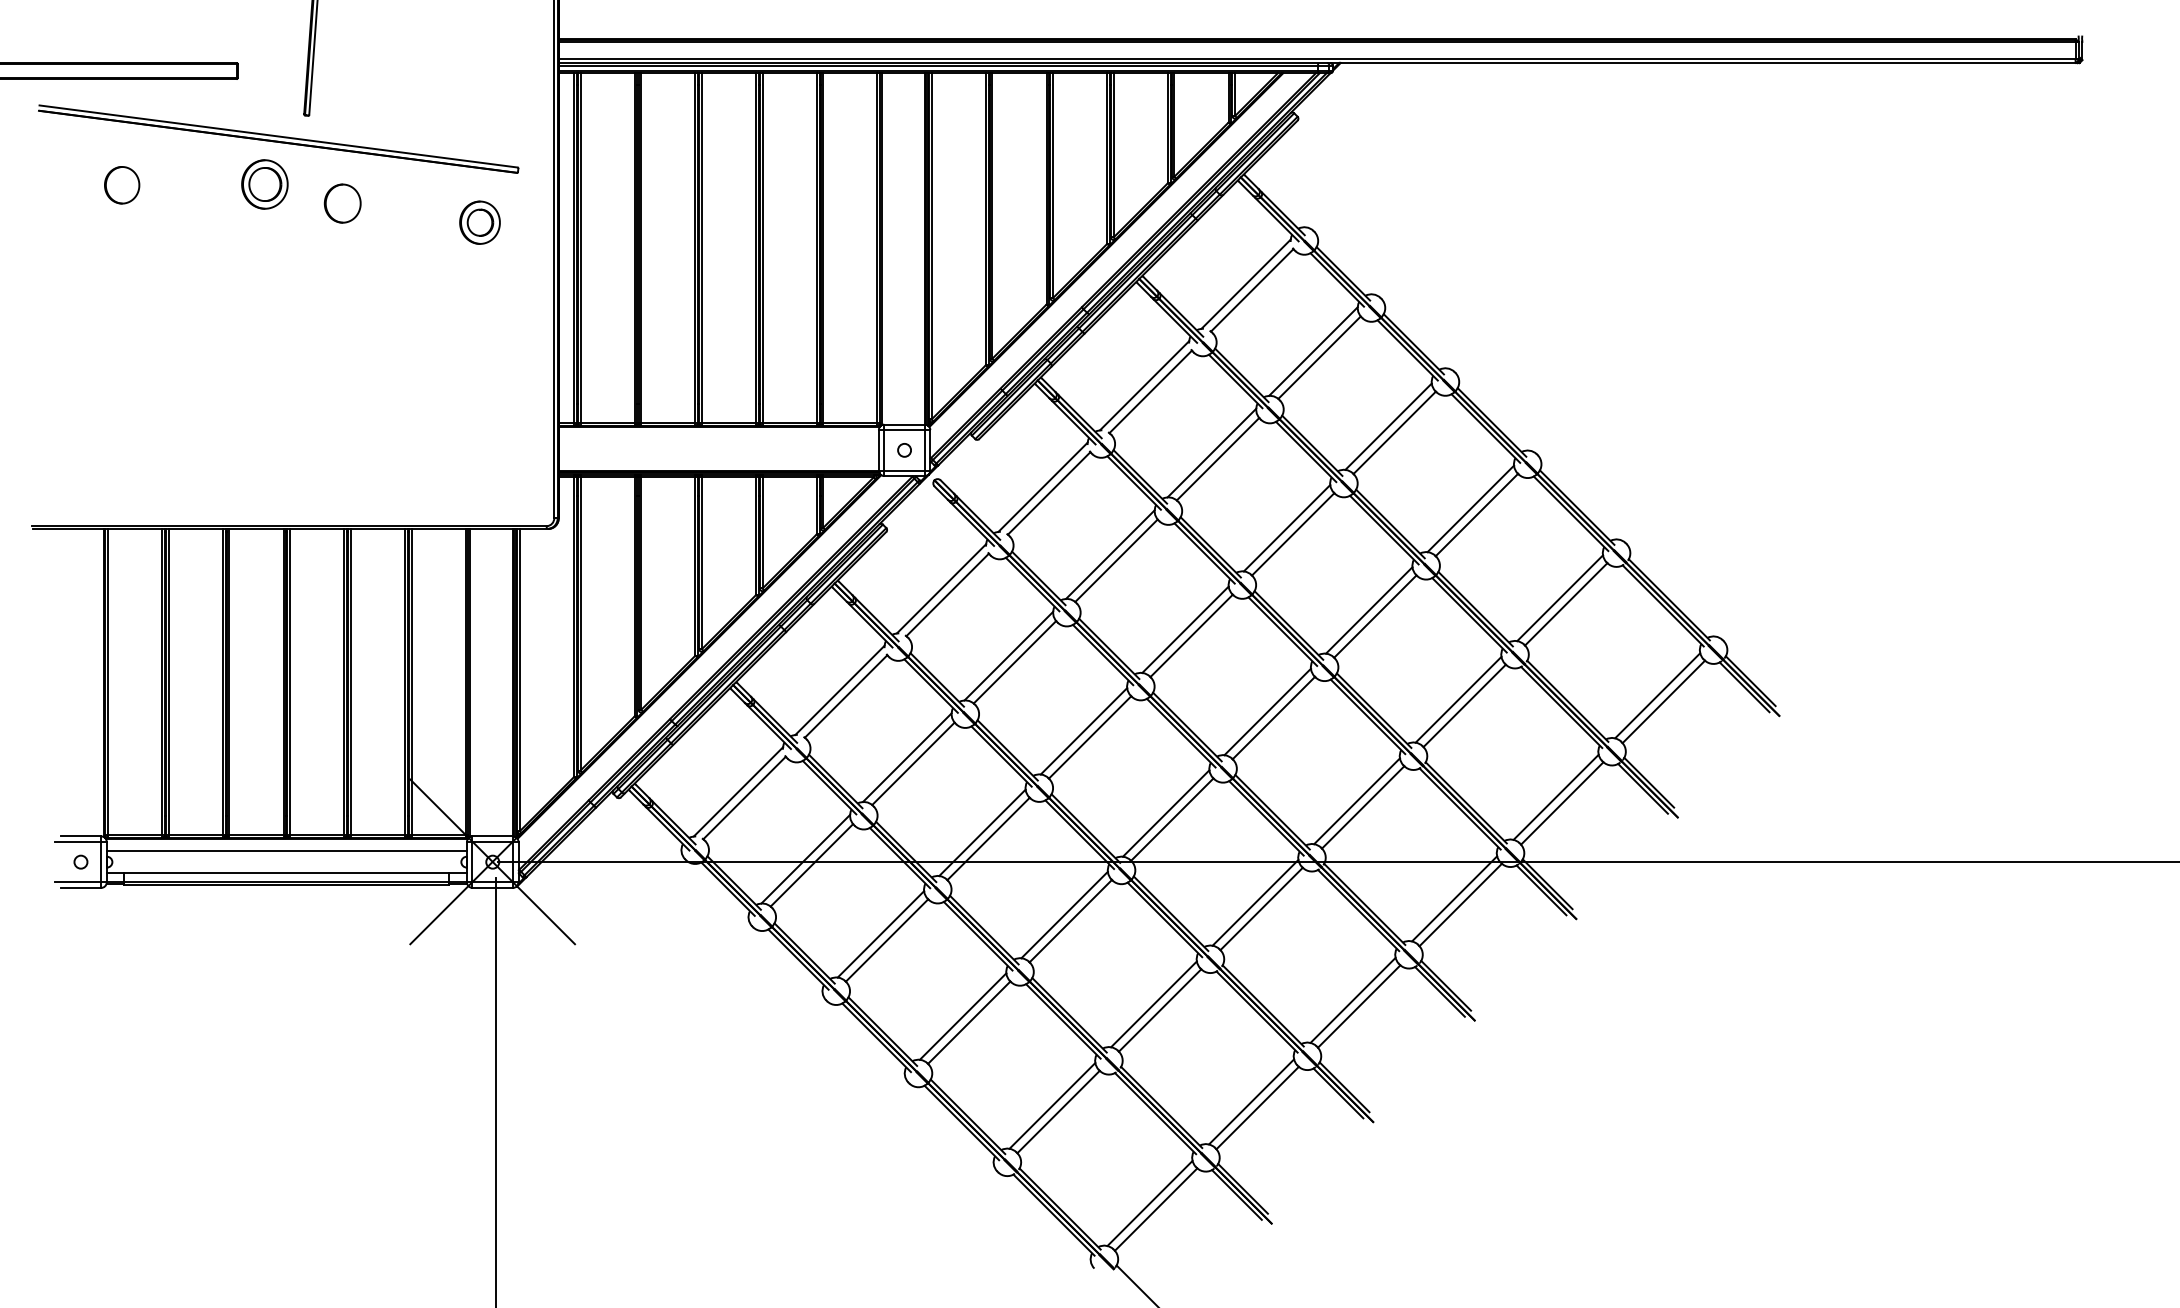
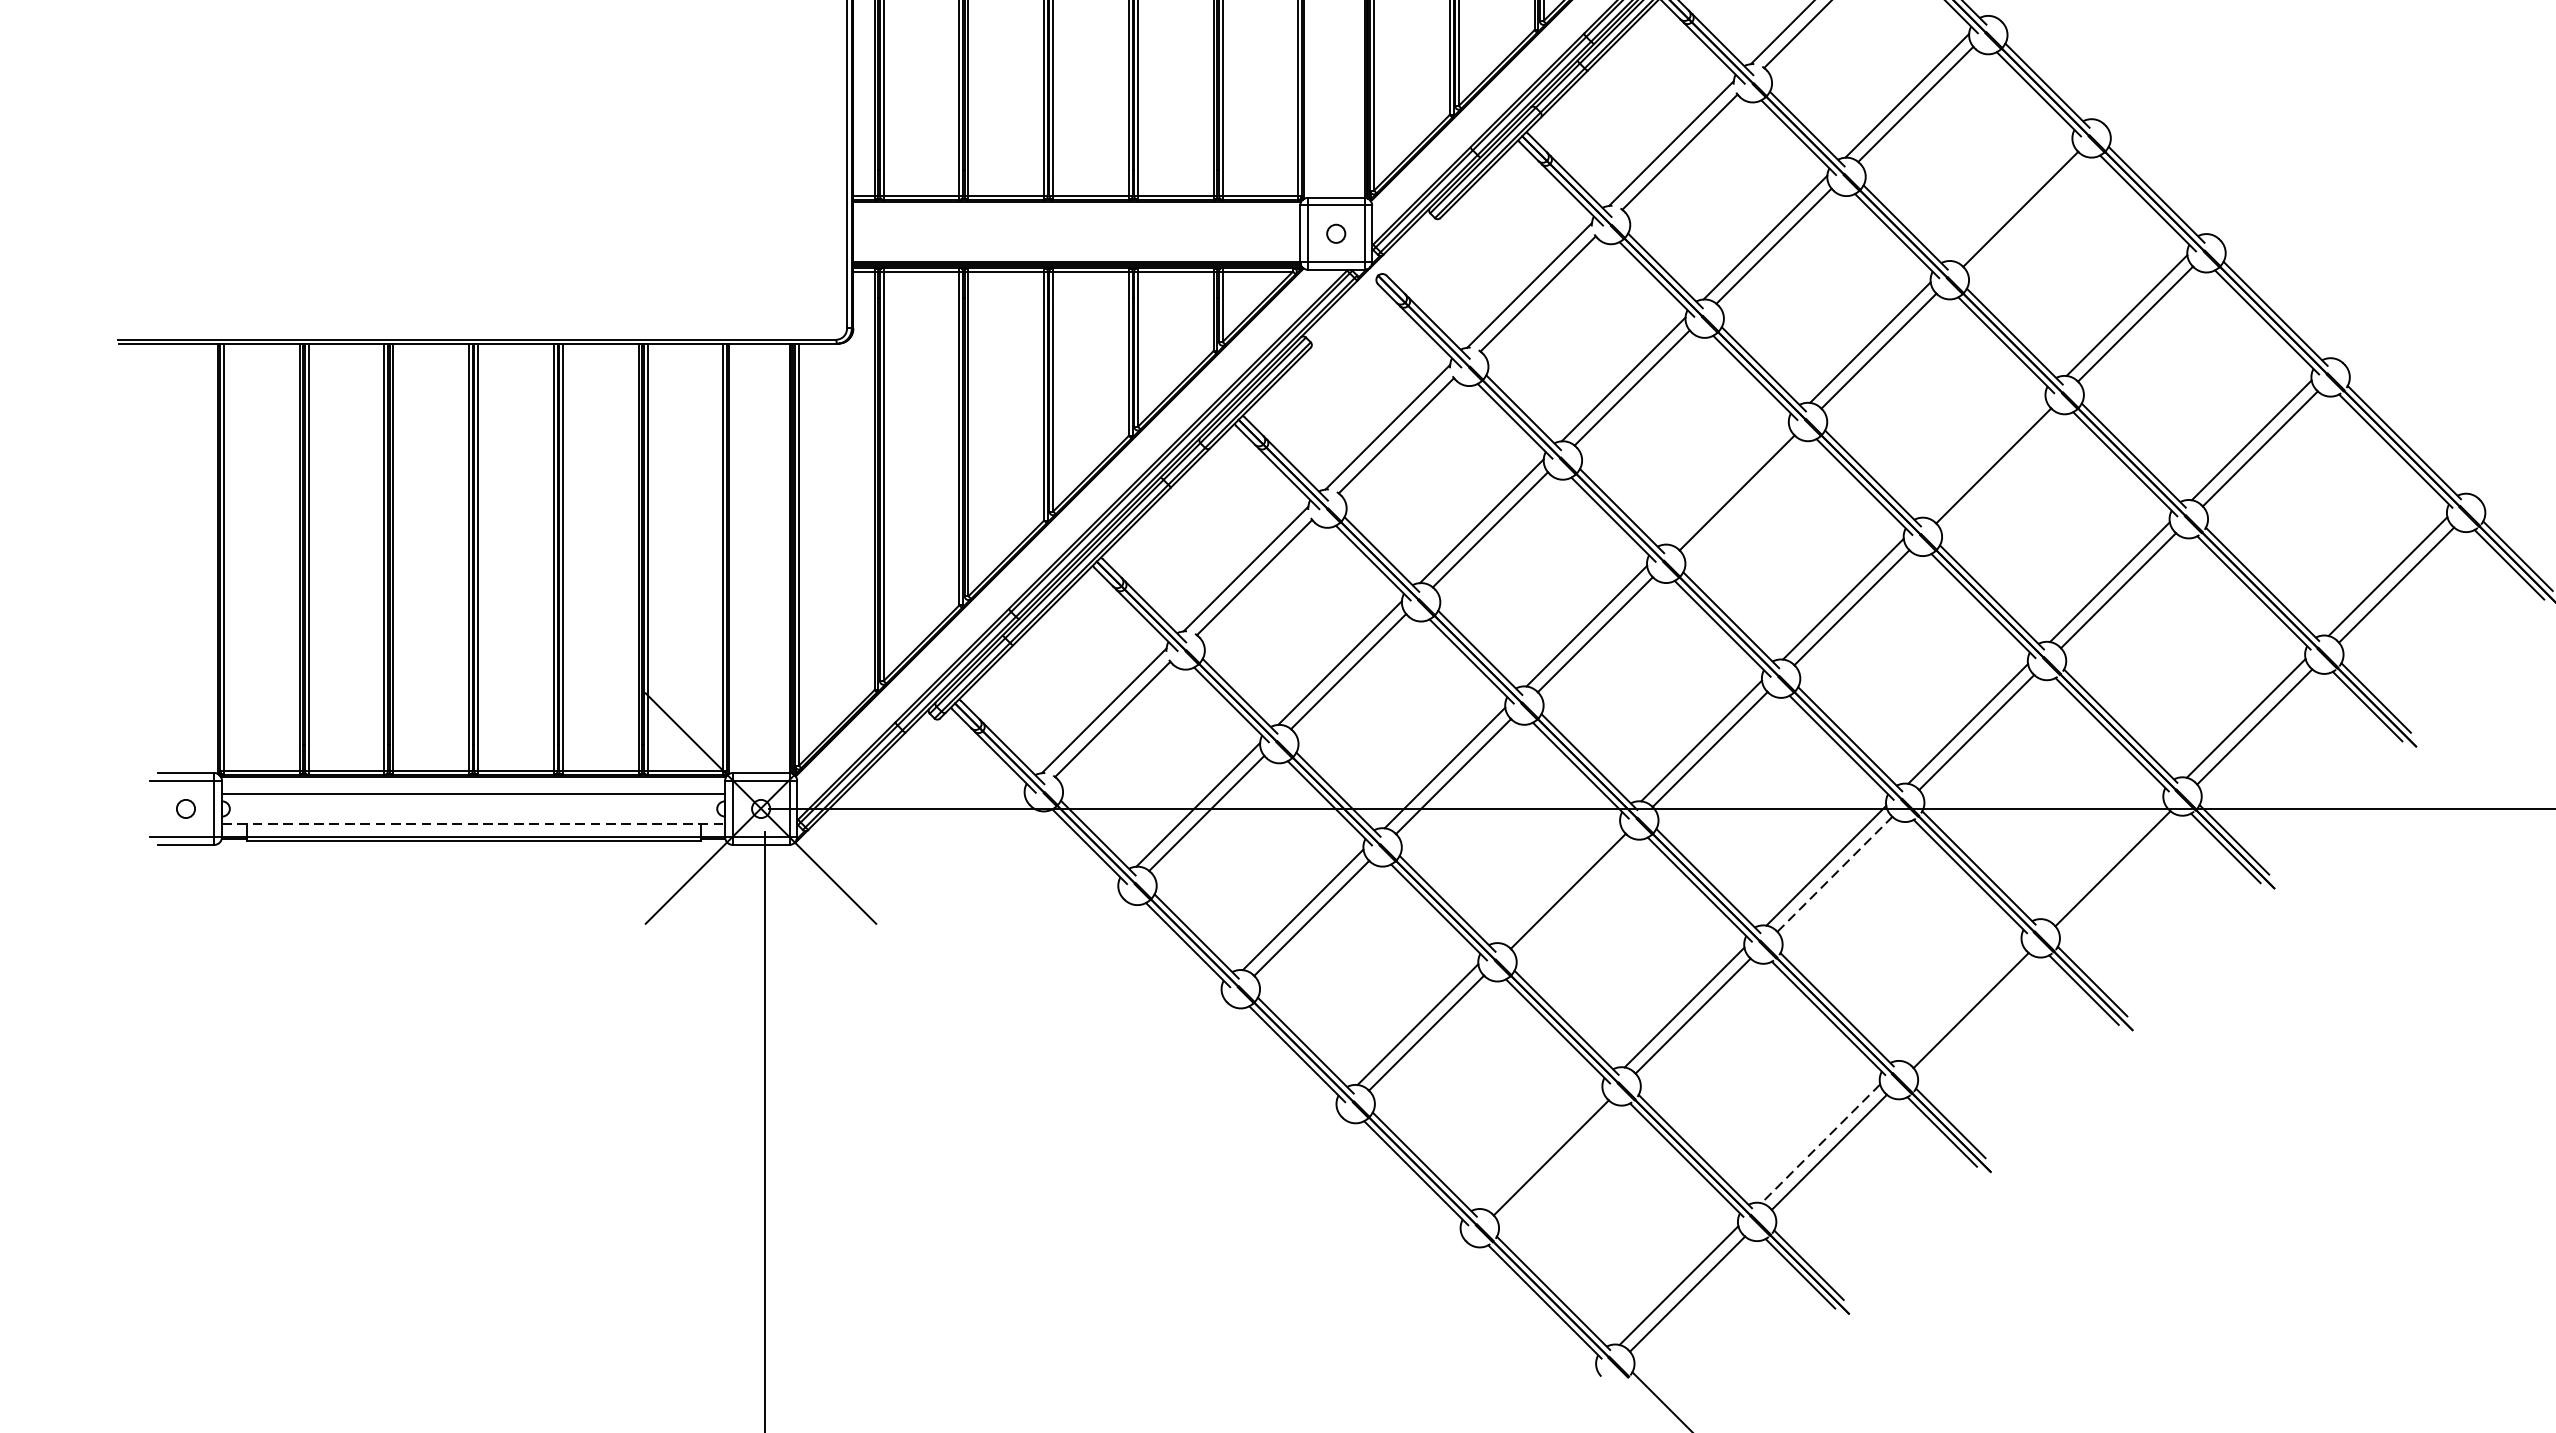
line: (1388, 426) -> (2012, 200), removed
line: (1369, 610) -> (1985, 457), removed
line: (1185, 629) -> (1728, 484), removed
line: (287, 873) -> (474, 824), solid -> dashed
line: (1454, 898) -> (2104, 859), removed
line: (1262, 908) -> (1836, 873), solid -> dashed
line: (1064, 914) -> (1559, 882), removed
line: (1352, 999) -> (1961, 1000), removed
line: (1251, 1102) -> (1820, 1144), solid -> dashed
line: (1052, 1105) -> (1542, 1148), removed

